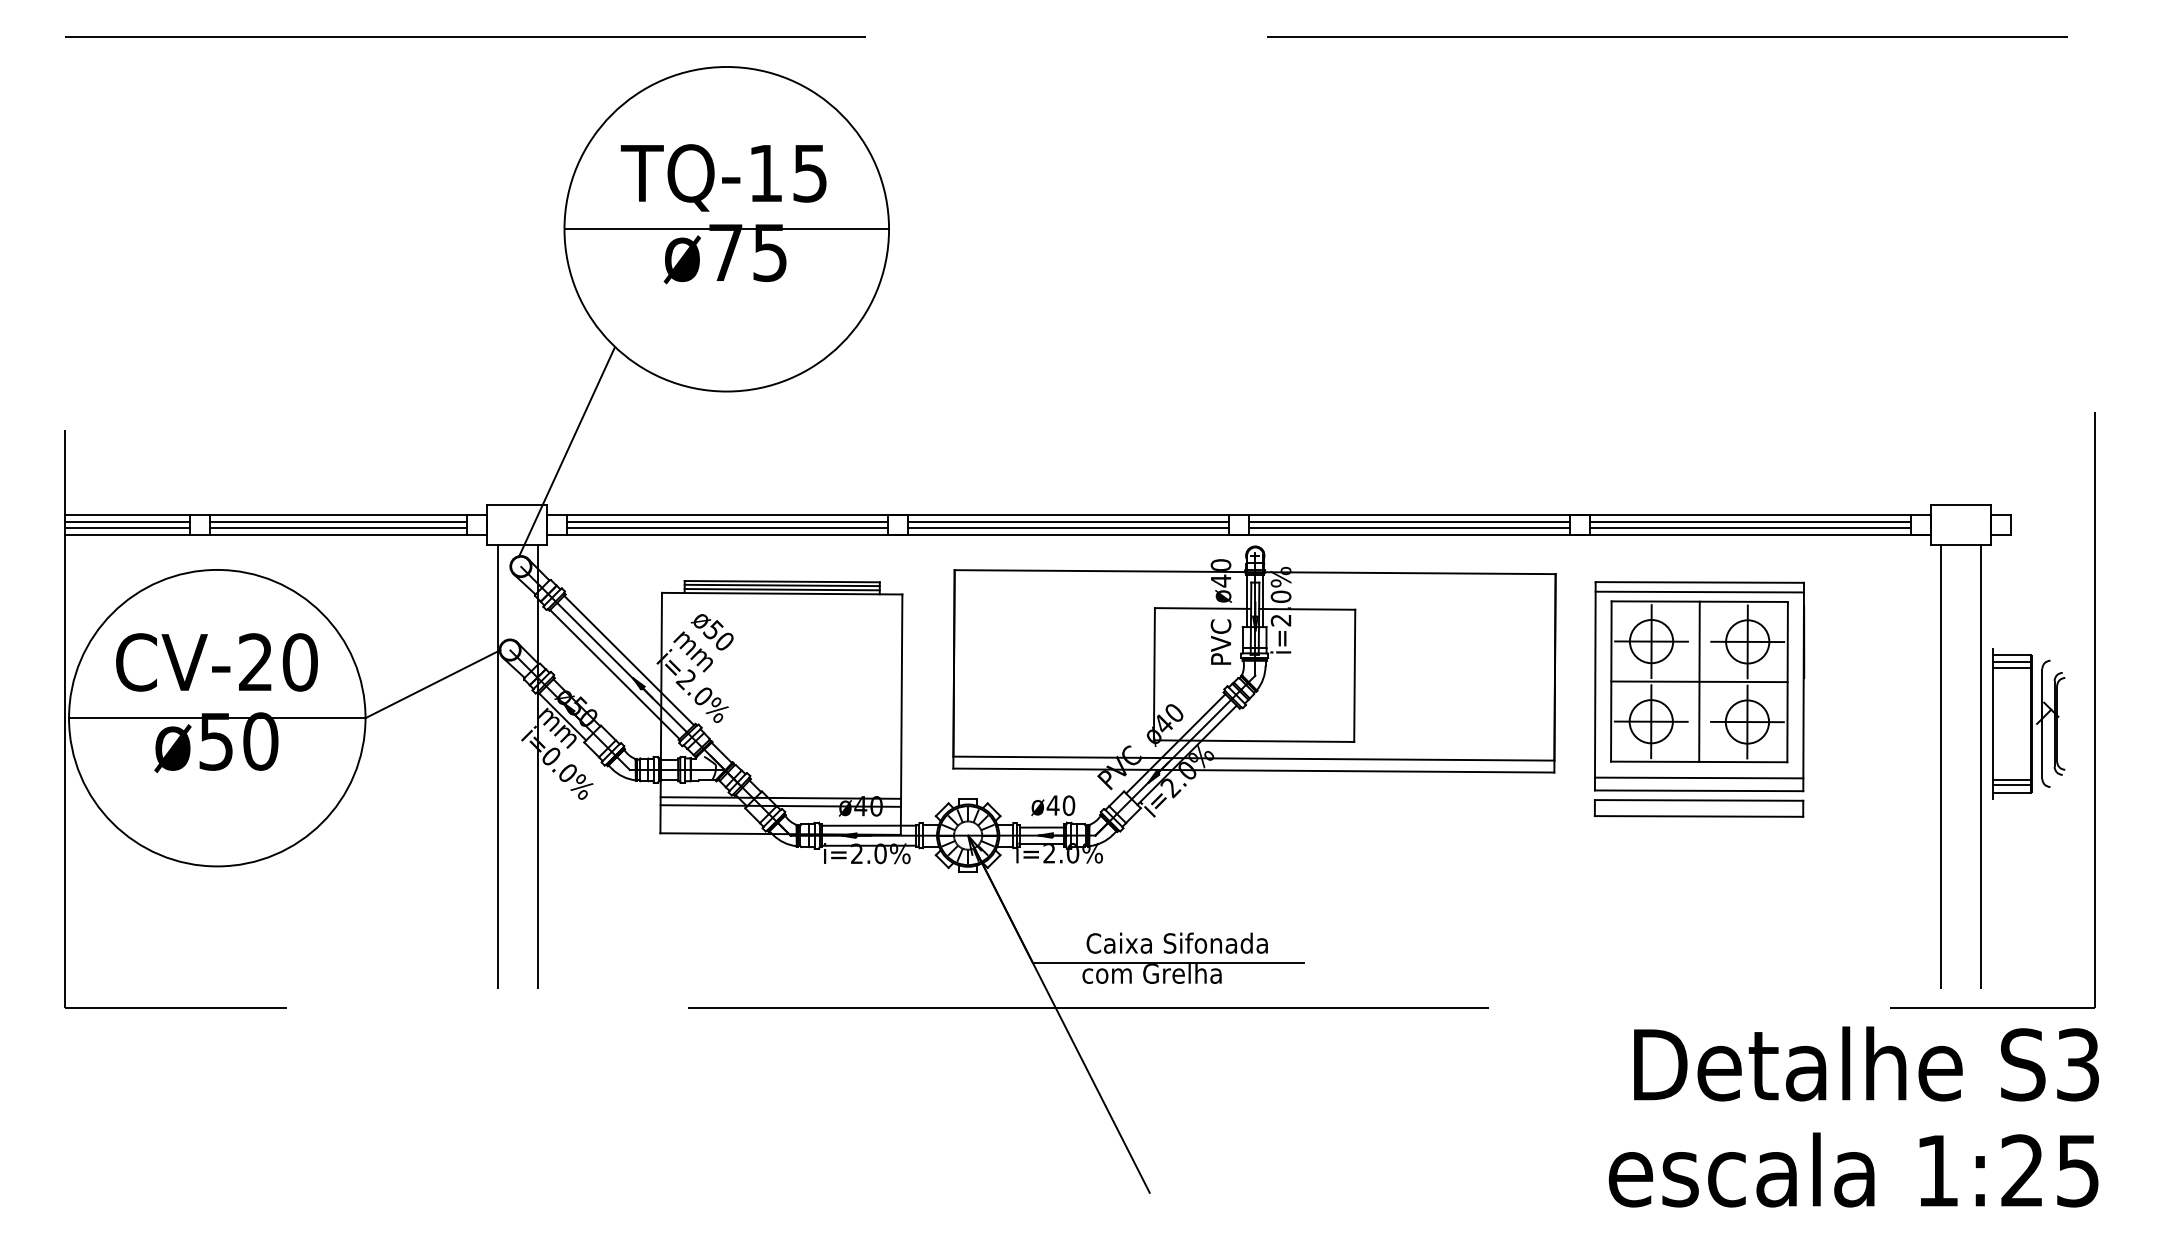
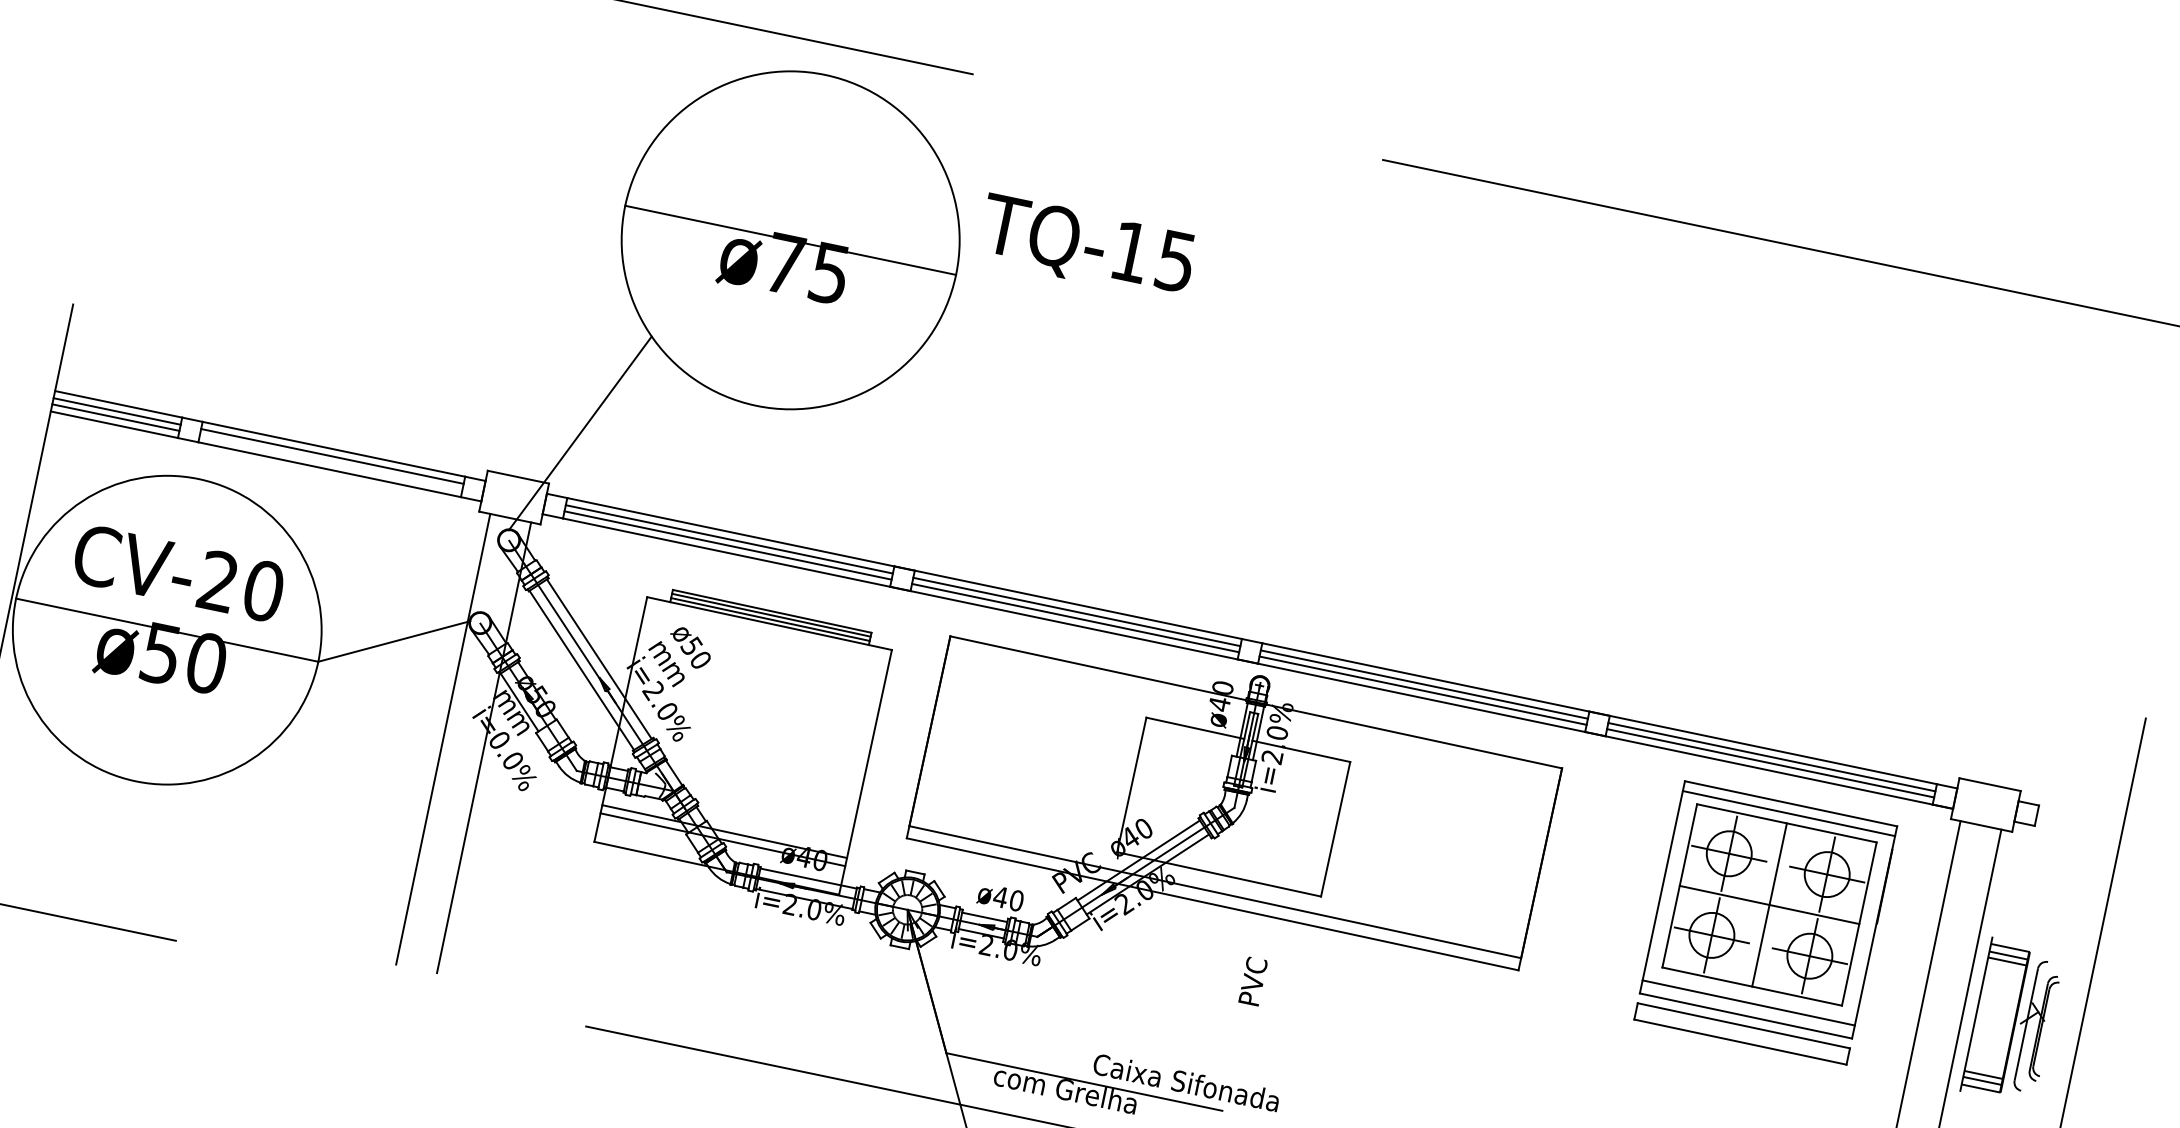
text: (723, 177) -> (1086, 247), moved
line: (338, 528) -> (331, 462), removed
text: (1220, 641) -> (1252, 980), moved
part: (1699, 699) -> (1765, 923), moved
text: (1176, 942) -> (1185, 1081), moved

